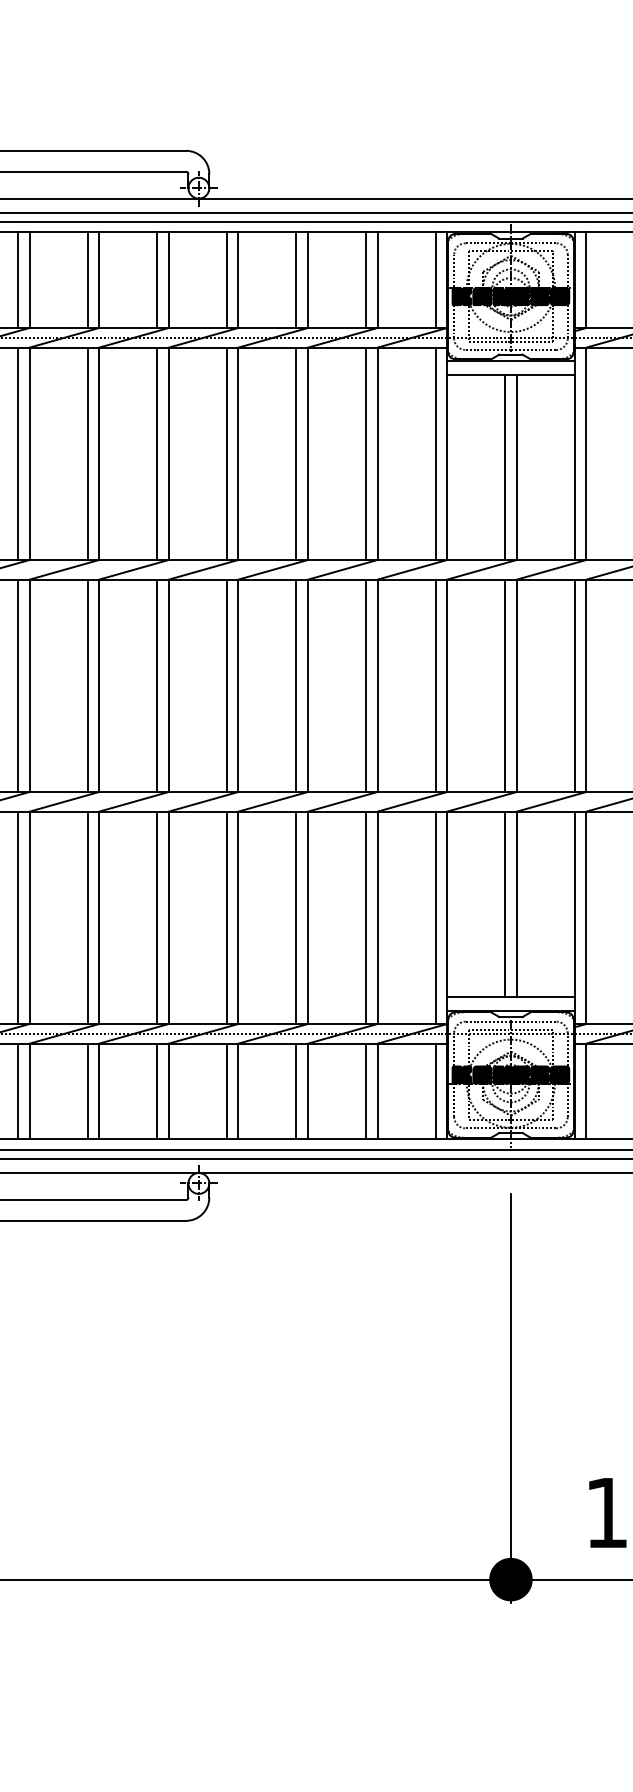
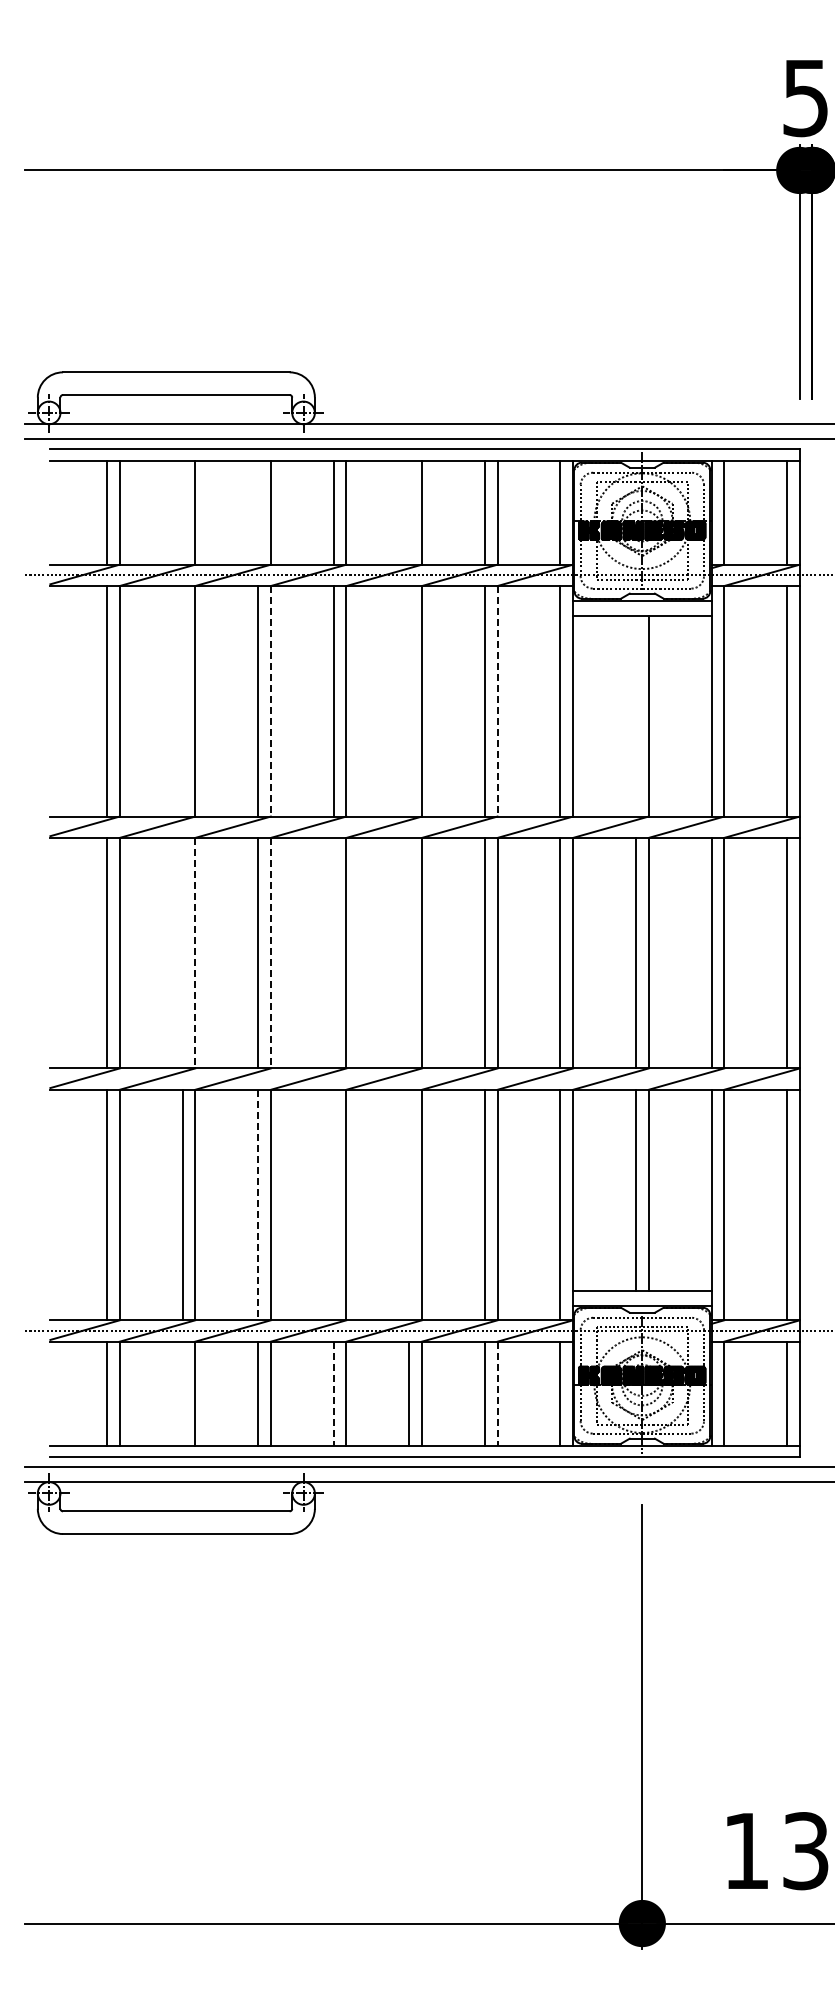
line: (87, 279) -> (182, 512), removed
line: (157, 279) -> (258, 512), removed
line: (296, 279) -> (409, 512), removed
line: (87, 454) -> (182, 701), removed
line: (168, 454) -> (270, 701), solid -> dashed
line: (296, 454) -> (409, 701), removed
line: (377, 454) -> (497, 701), solid -> dashed
line: (505, 466) -> (636, 715), removed
line: (87, 685) -> (182, 952), removed
line: (226, 685) -> (333, 952), removed
line: (296, 685) -> (409, 952), removed
line: (99, 686) -> (195, 953), solid -> dashed
line: (168, 686) -> (270, 953), solid -> dashed
line: (226, 917) -> (333, 1204), removed
line: (296, 917) -> (409, 1204), removed
line: (157, 918) -> (258, 1205), solid -> dashed
line: (87, 1091) -> (182, 1393), removed
line: (226, 1091) -> (333, 1393), solid -> dashed
line: (377, 1091) -> (497, 1393), solid -> dashed

